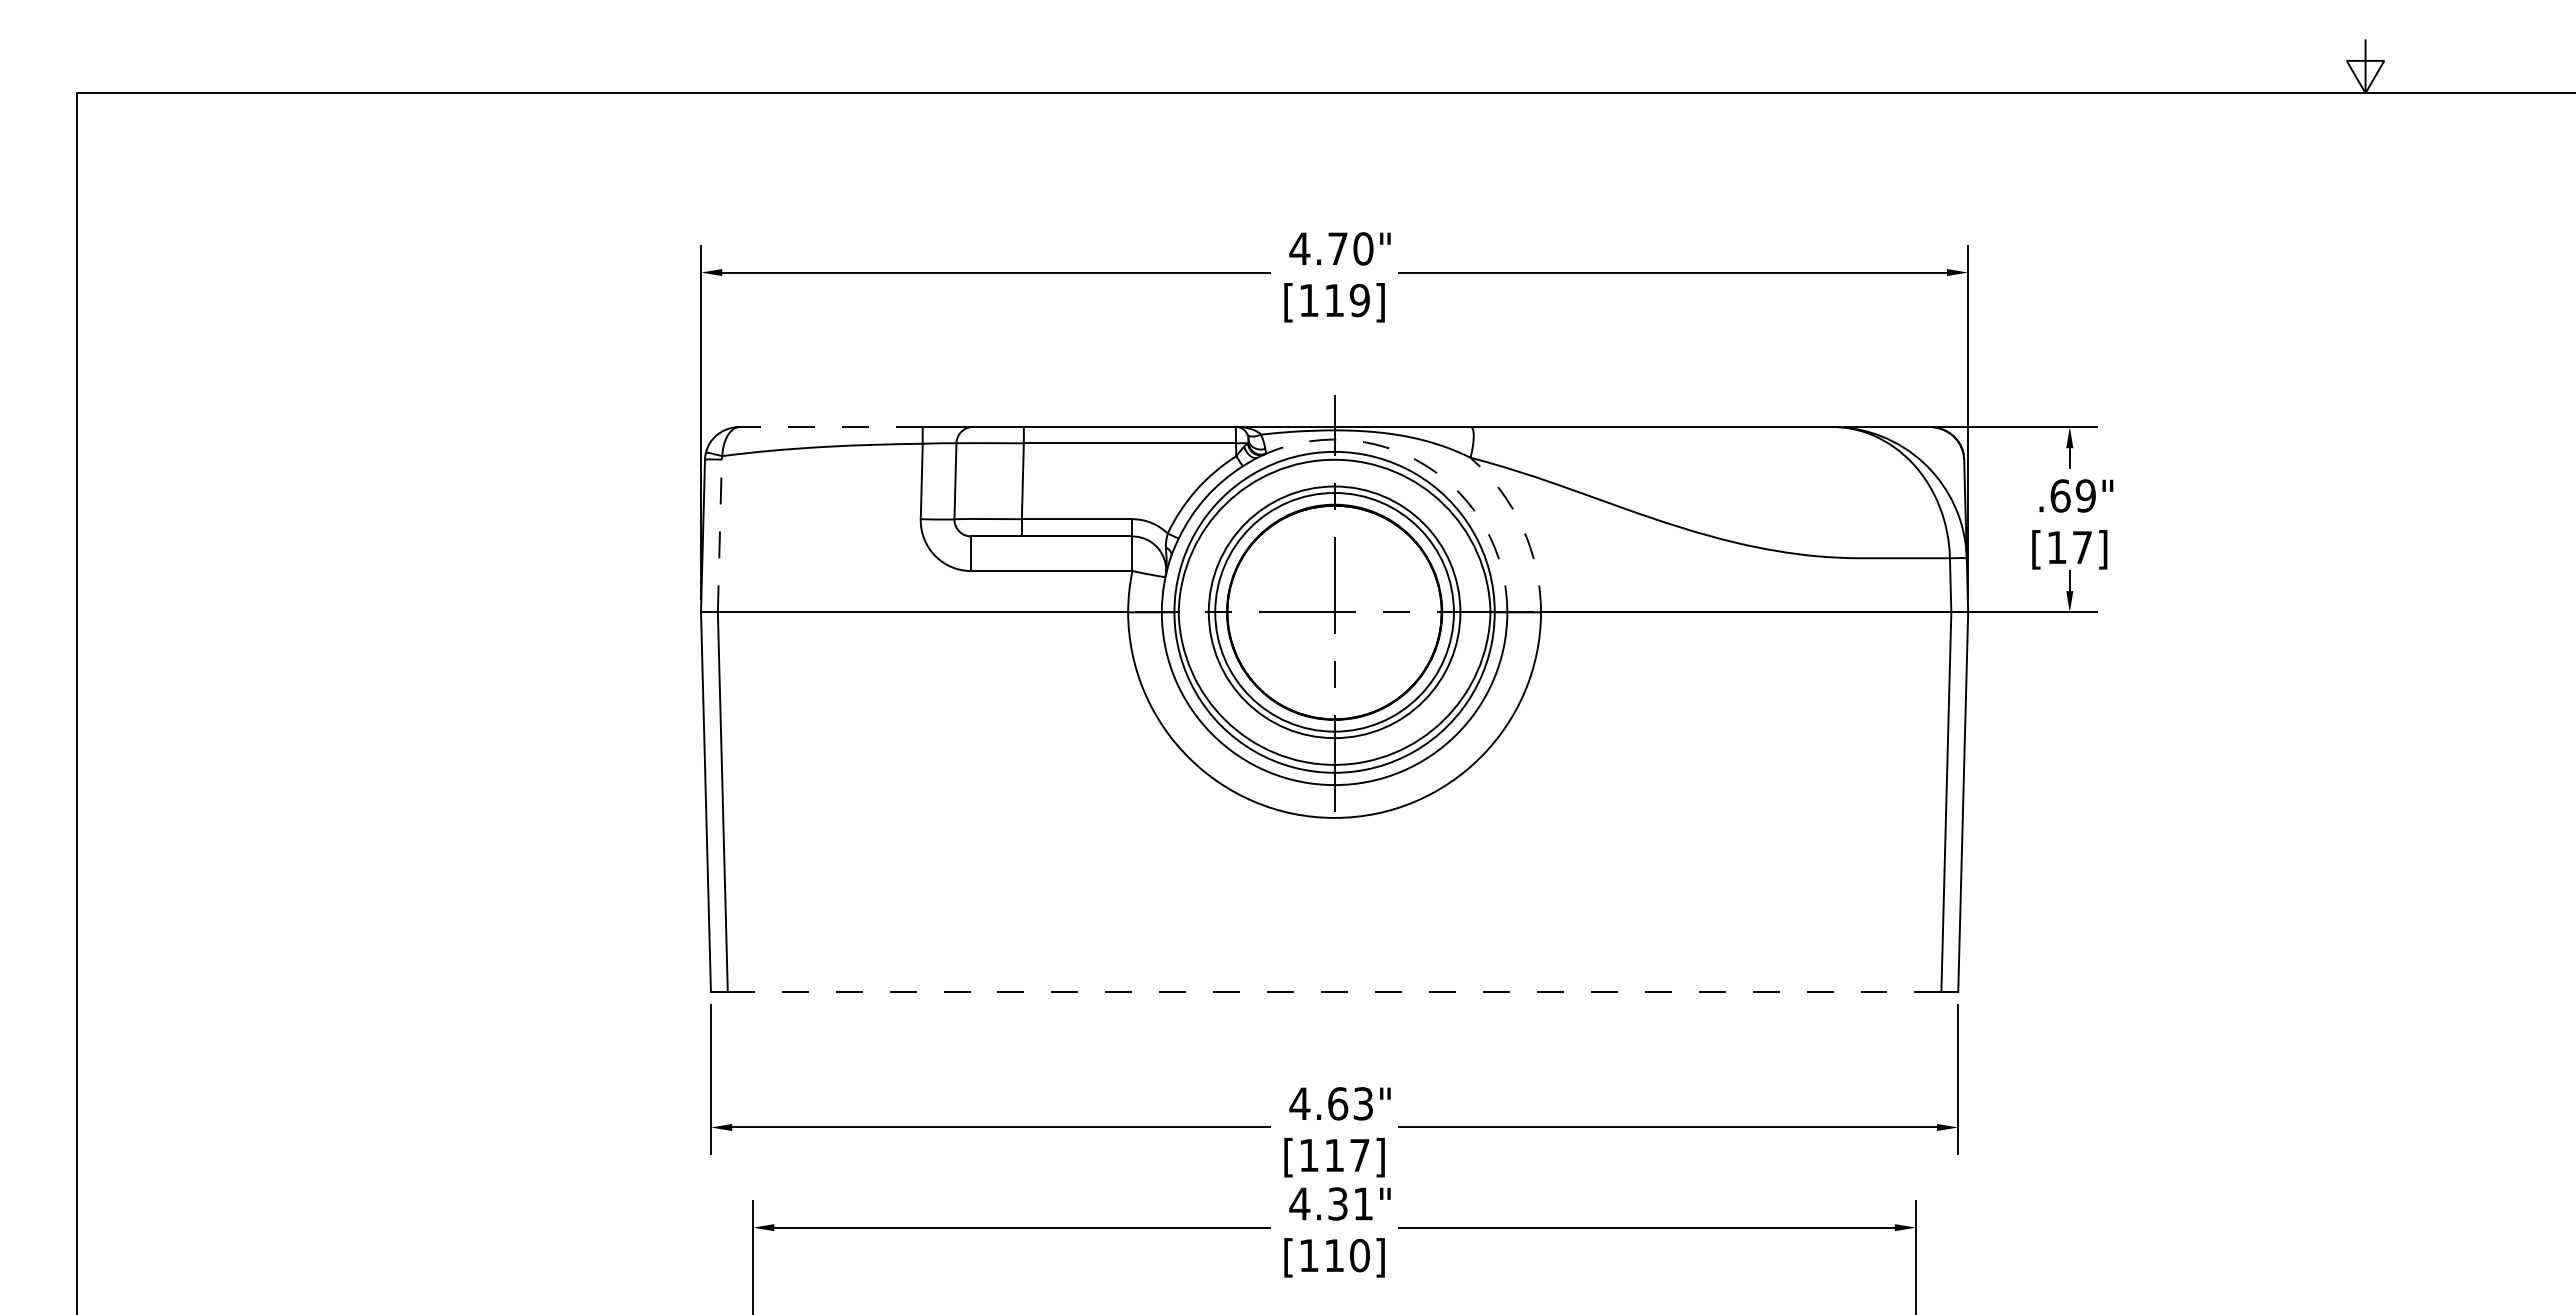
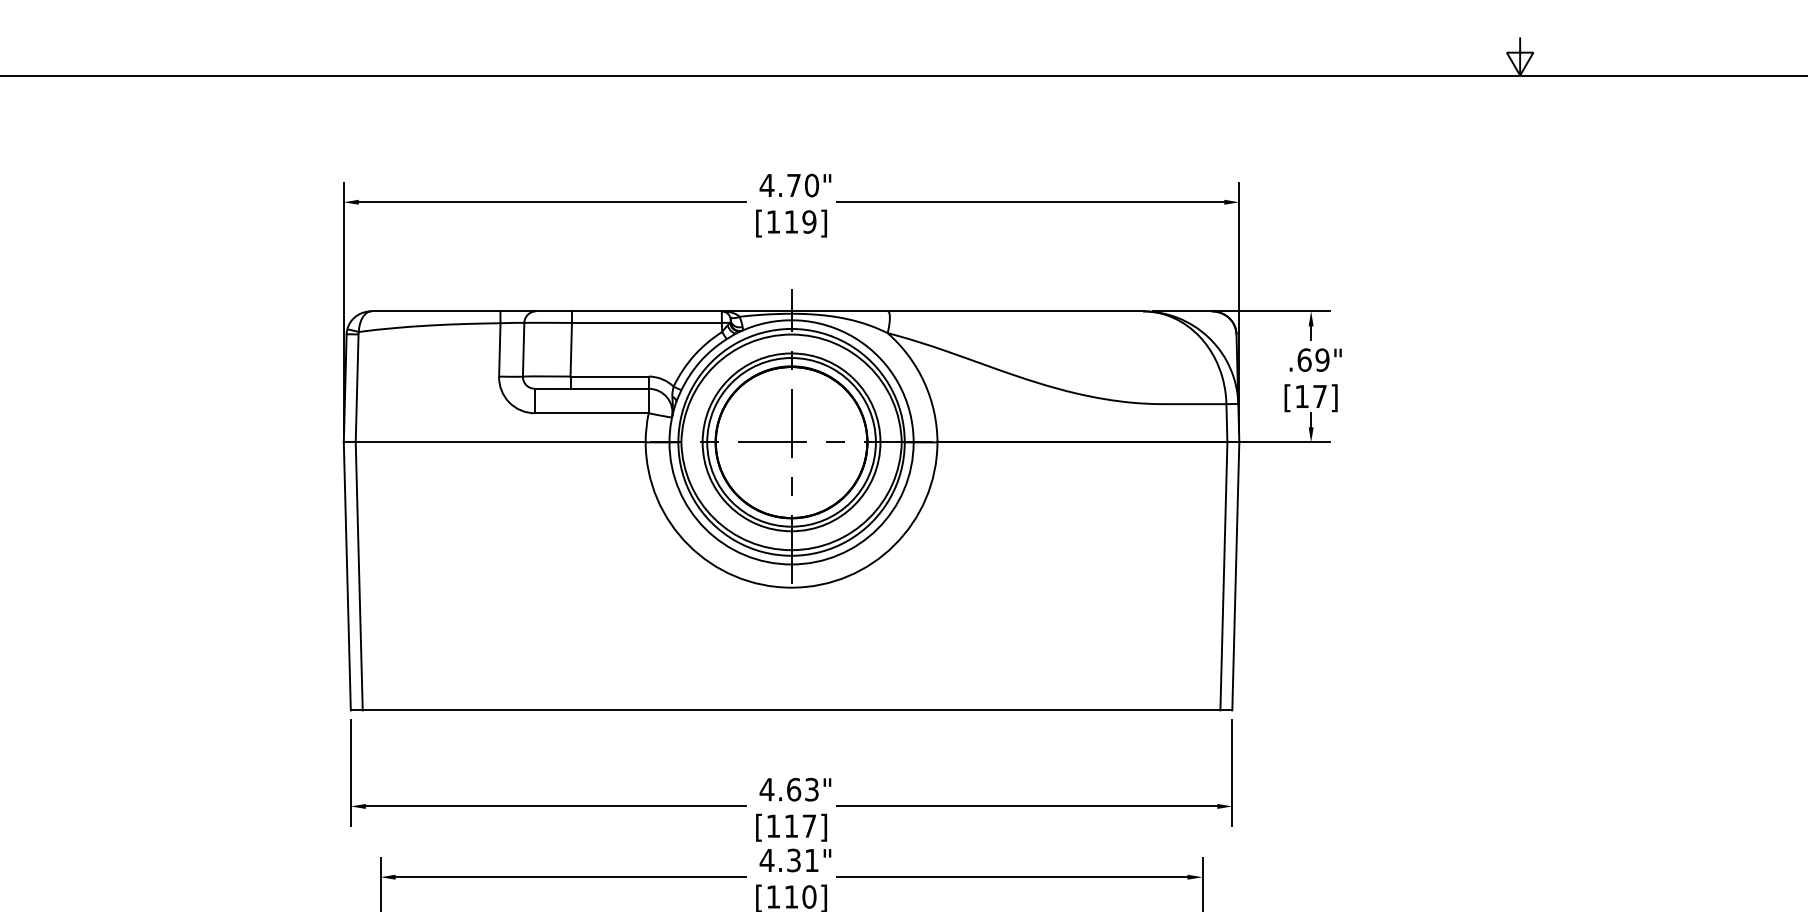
line: (831, 426) -> (436, 311), dashed -> solid
arc: (1425, 465) -> (855, 338), dashed -> solid
arc: (1522, 527) -> (924, 382), dashed -> solid
line: (719, 535) -> (356, 388), dashed -> solid
line: (1334, 991) -> (791, 710), dashed -> solid

